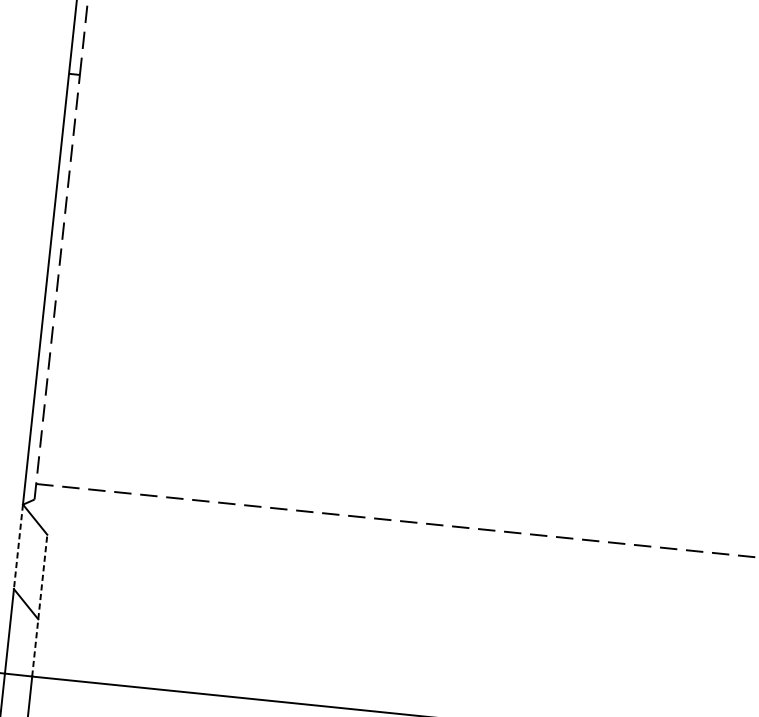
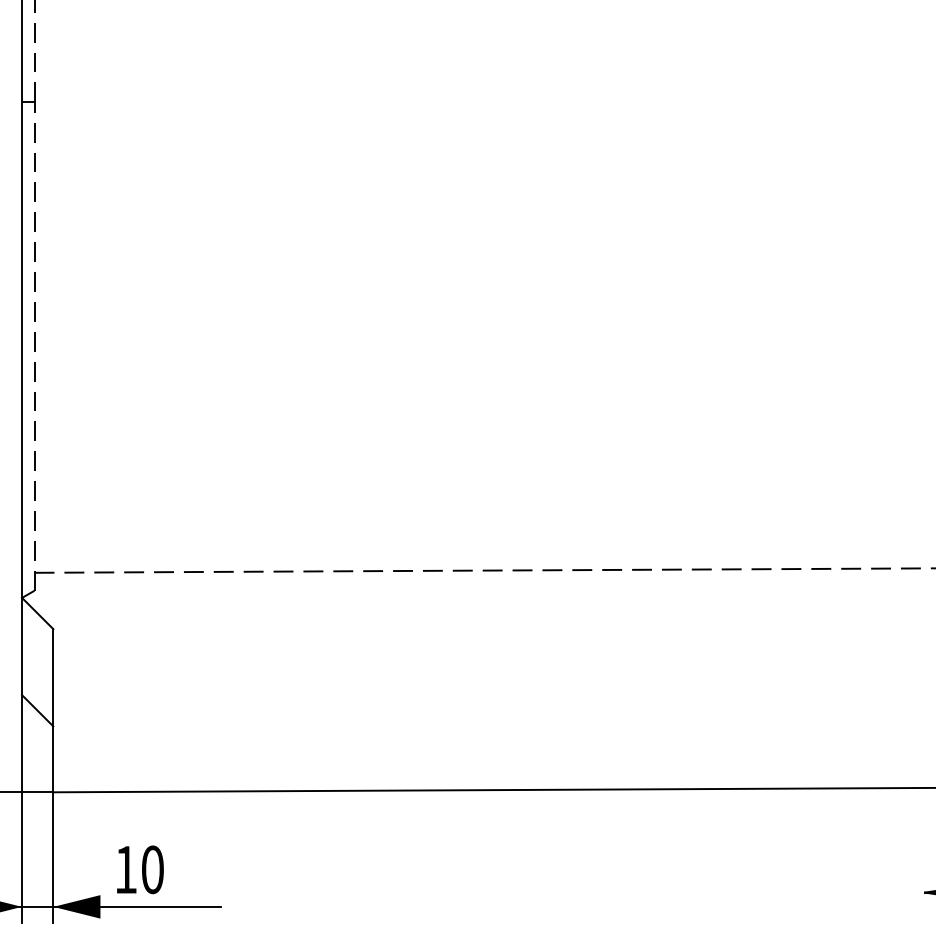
line: (18, 546) -> (22, 646), dashed -> solid
line: (39, 605) -> (53, 710), dashed -> solid

